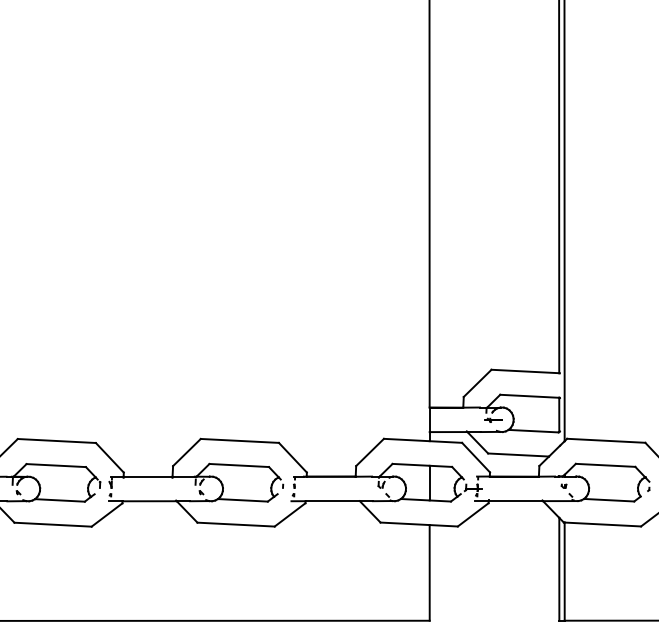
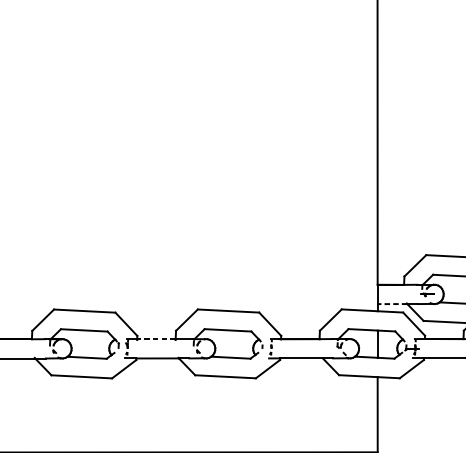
line: (448, 432) -> (392, 304), solid -> dashed
line: (147, 476) -> (155, 338), solid -> dashed

